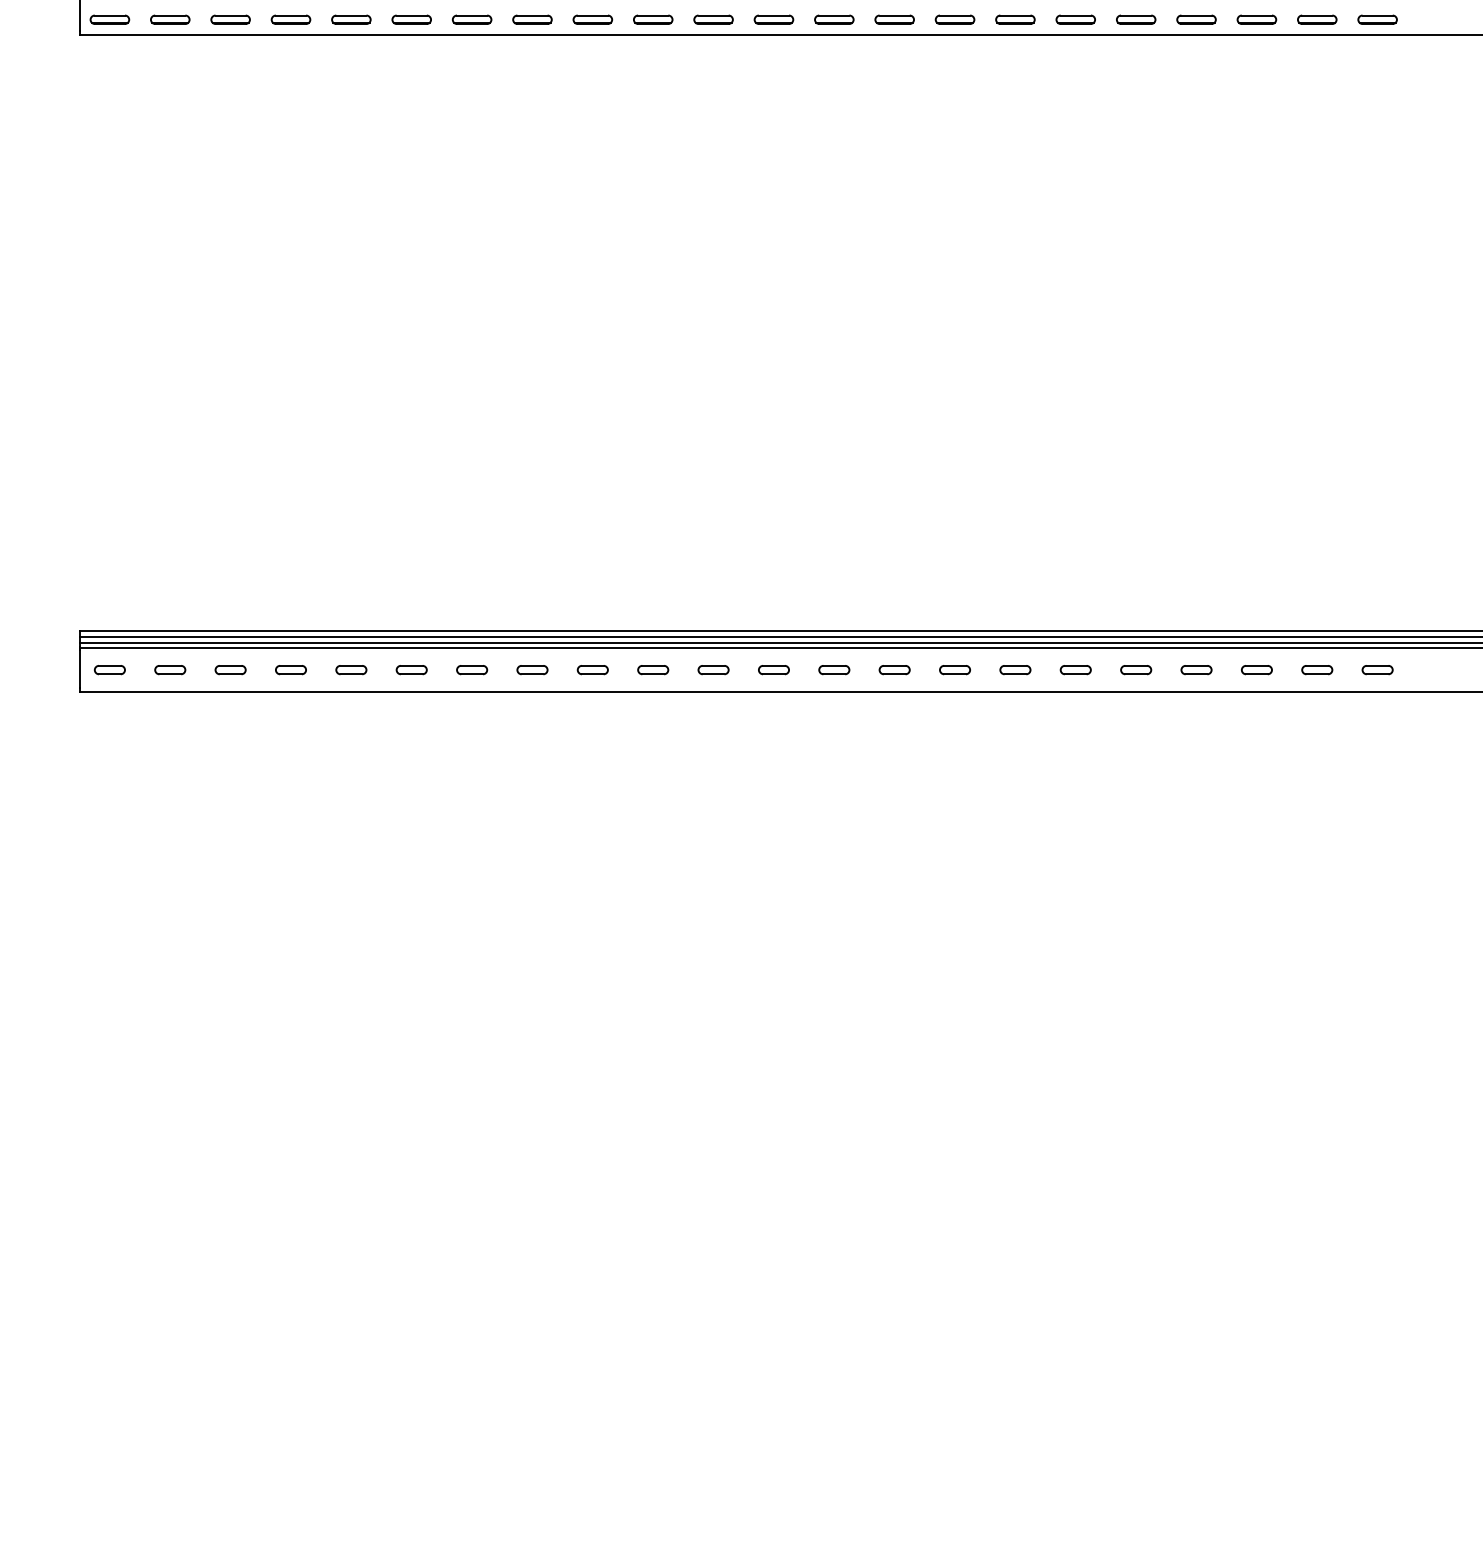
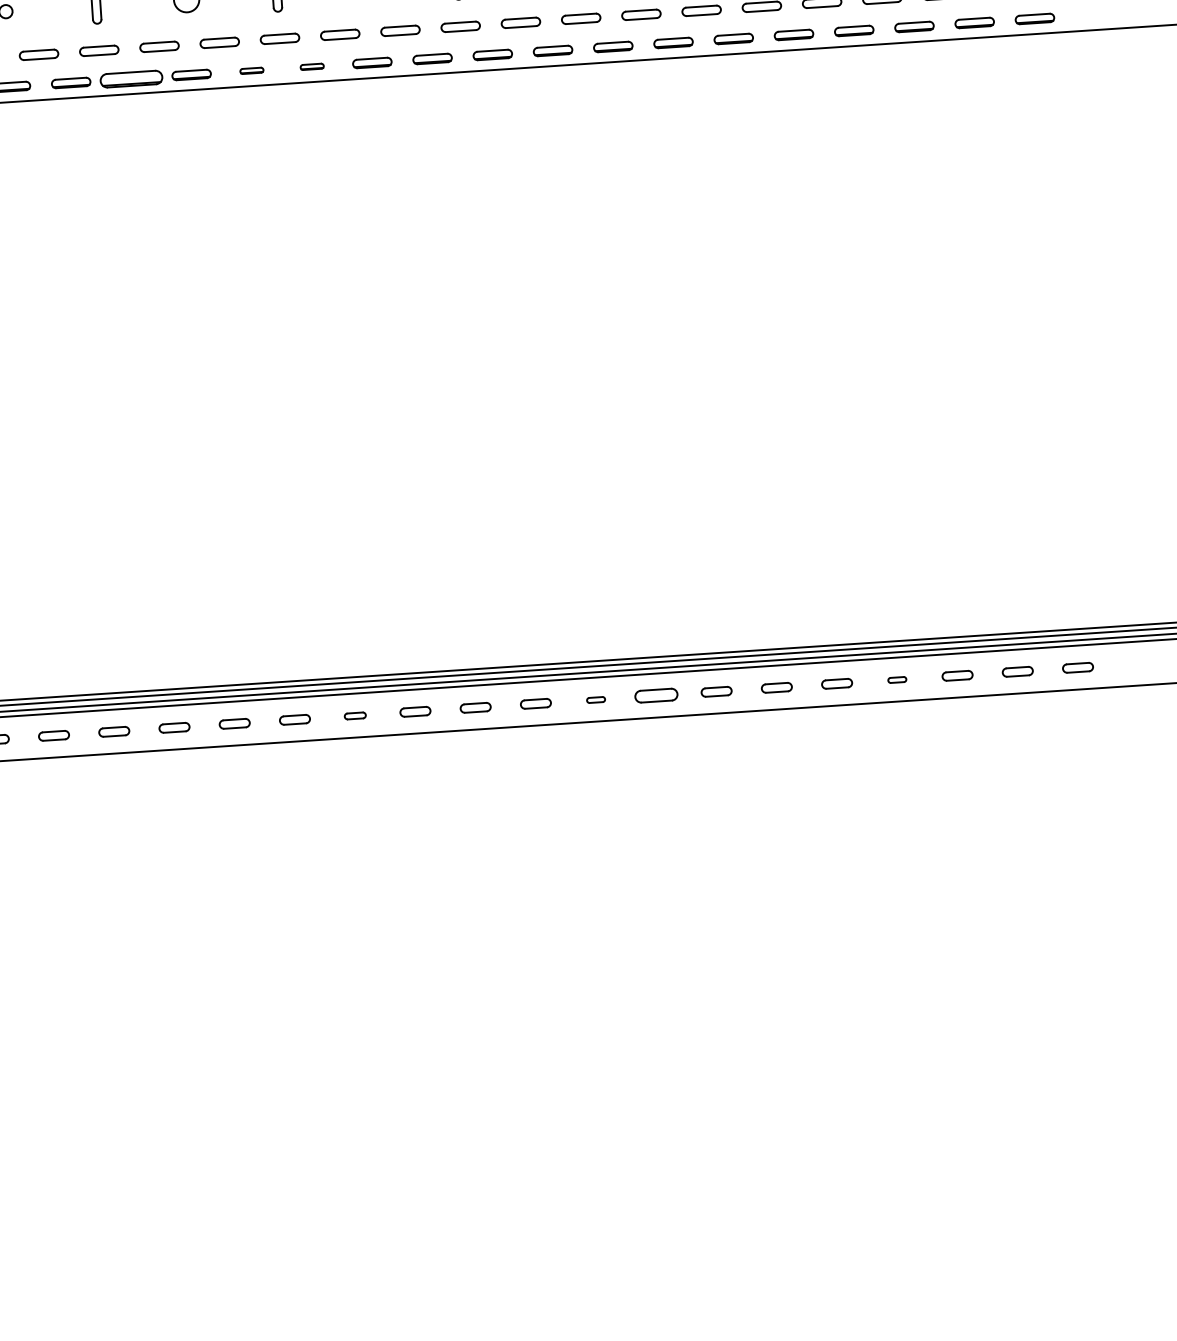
part: (471, 19) -> (130, 78), size x1.6
part: (592, 19) -> (251, 70), size x0.6
part: (653, 19) -> (312, 66), size x0.6
part: (653, 670) -> (355, 716), size x0.7
part: (894, 670) -> (596, 700), size x0.6
part: (954, 670) -> (655, 696), size x1.4
part: (1196, 670) -> (897, 680), size x0.6

